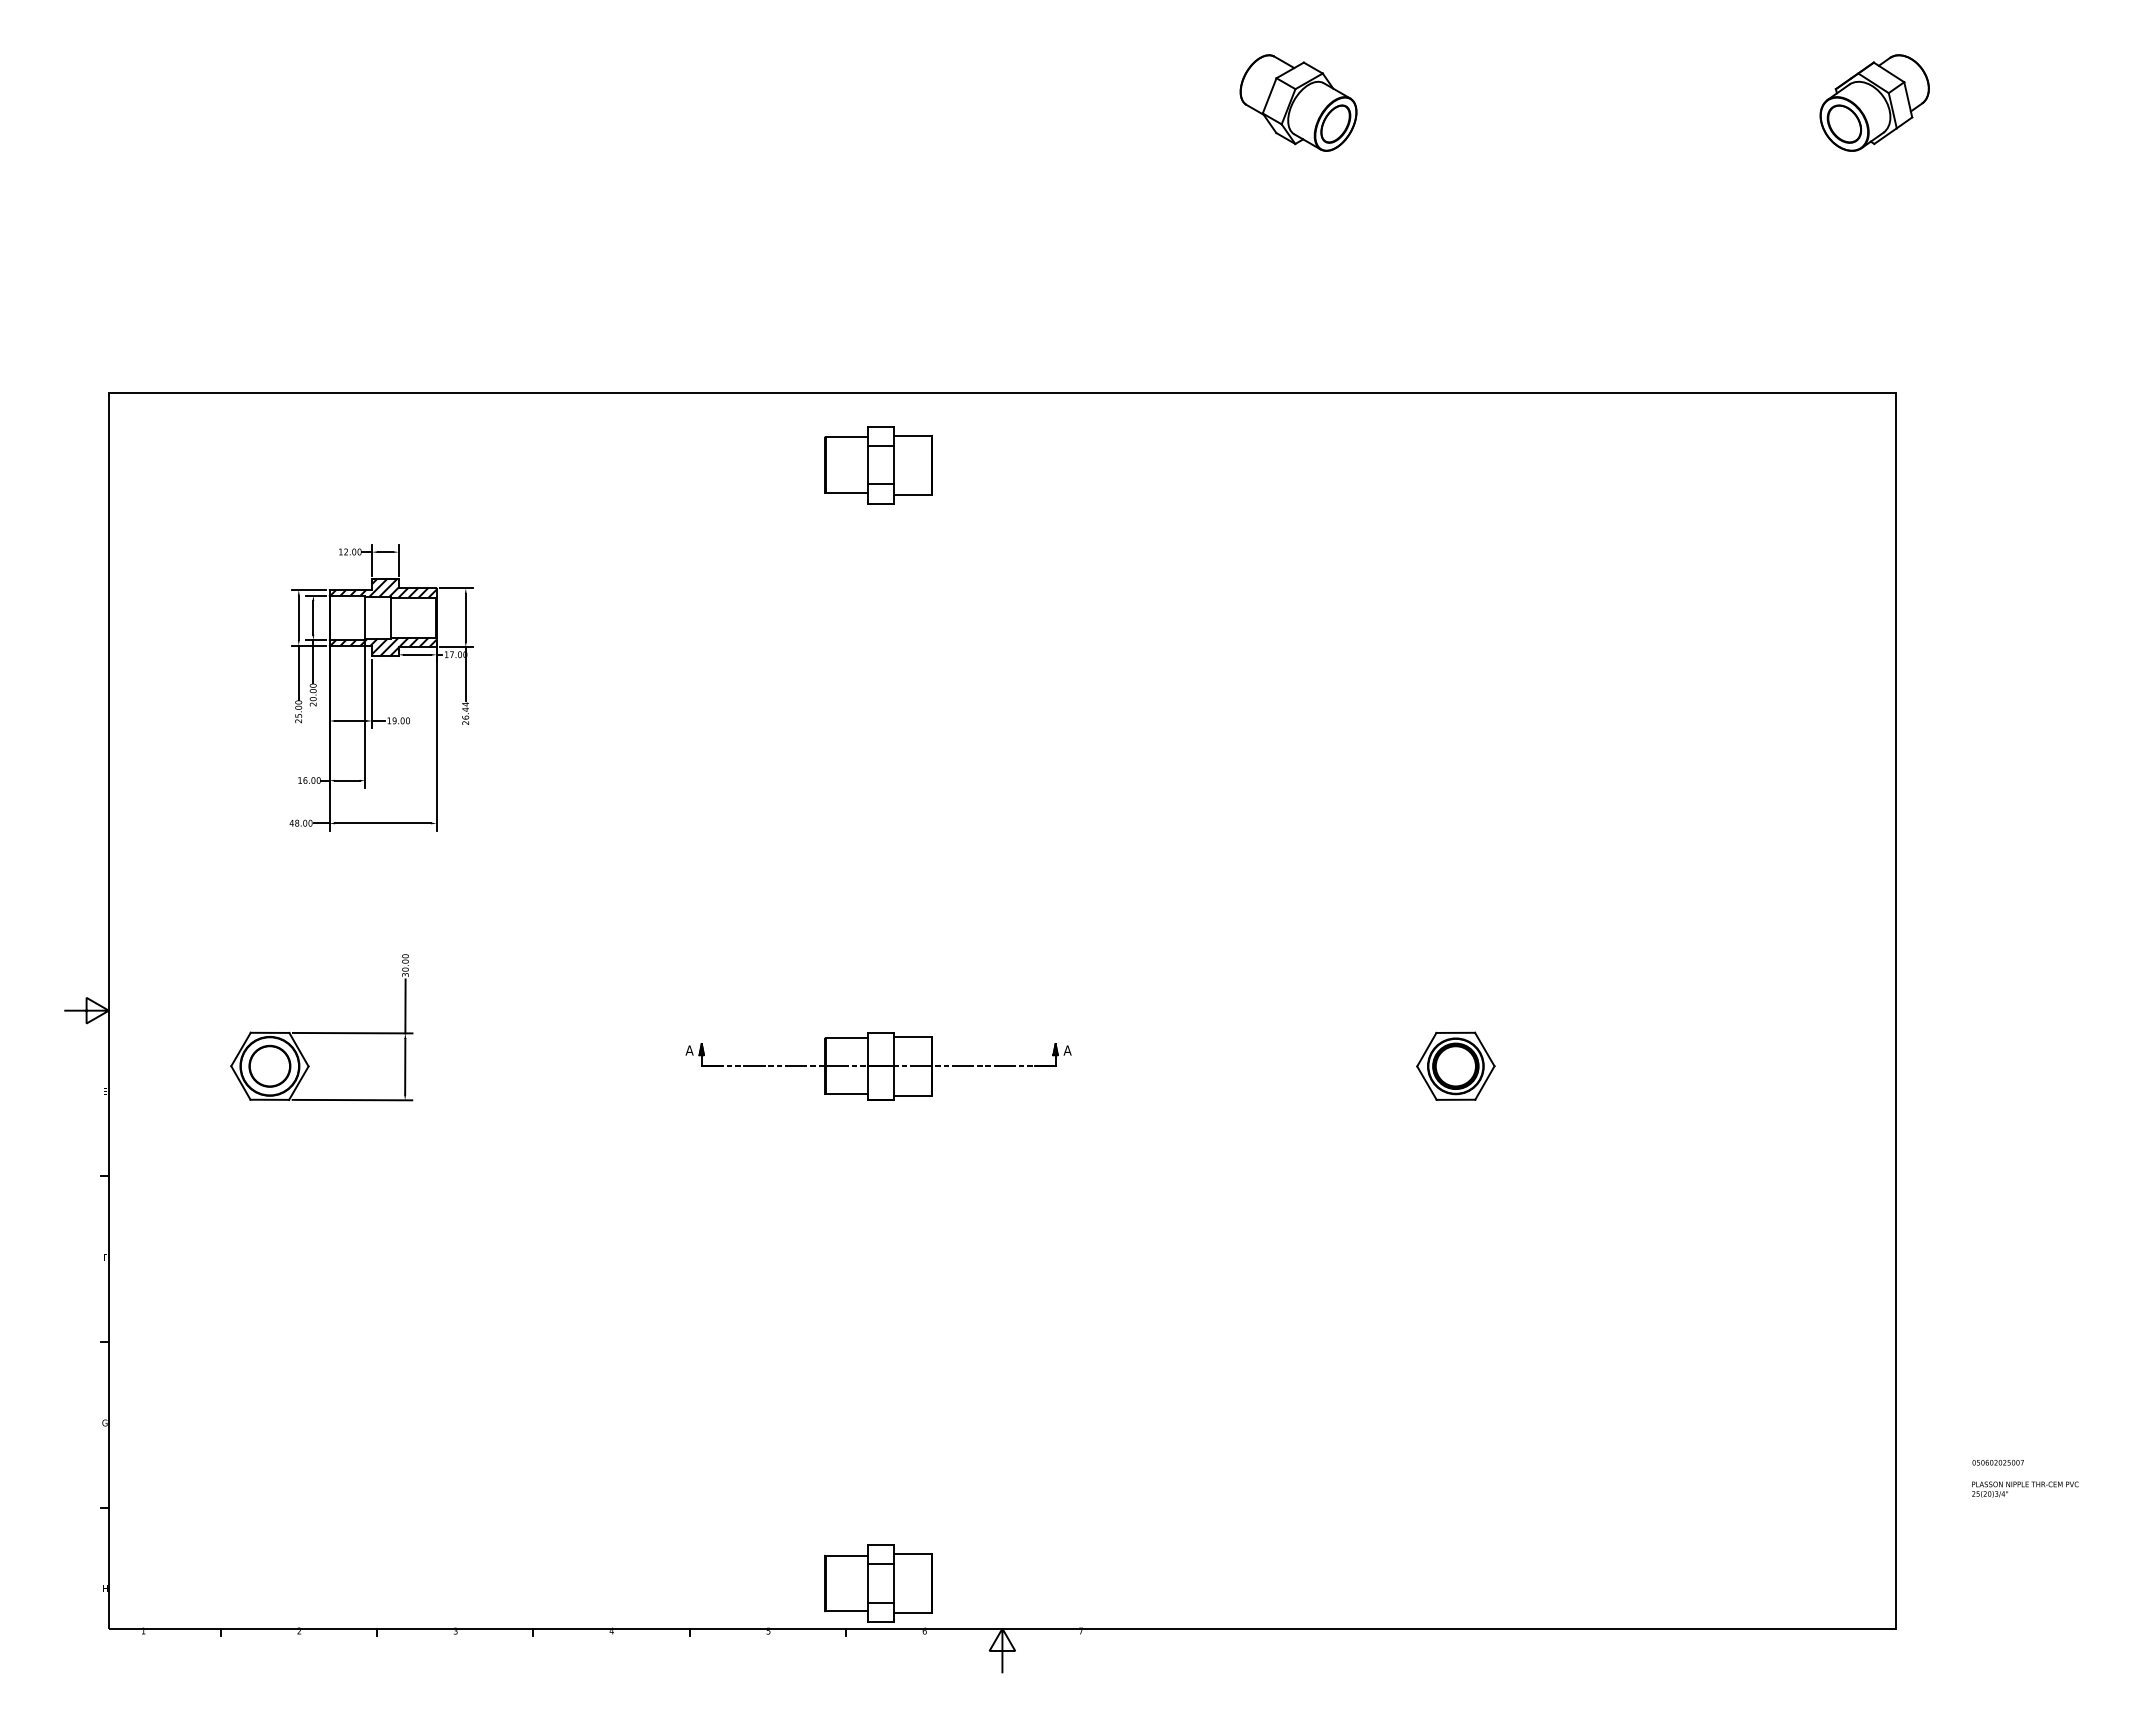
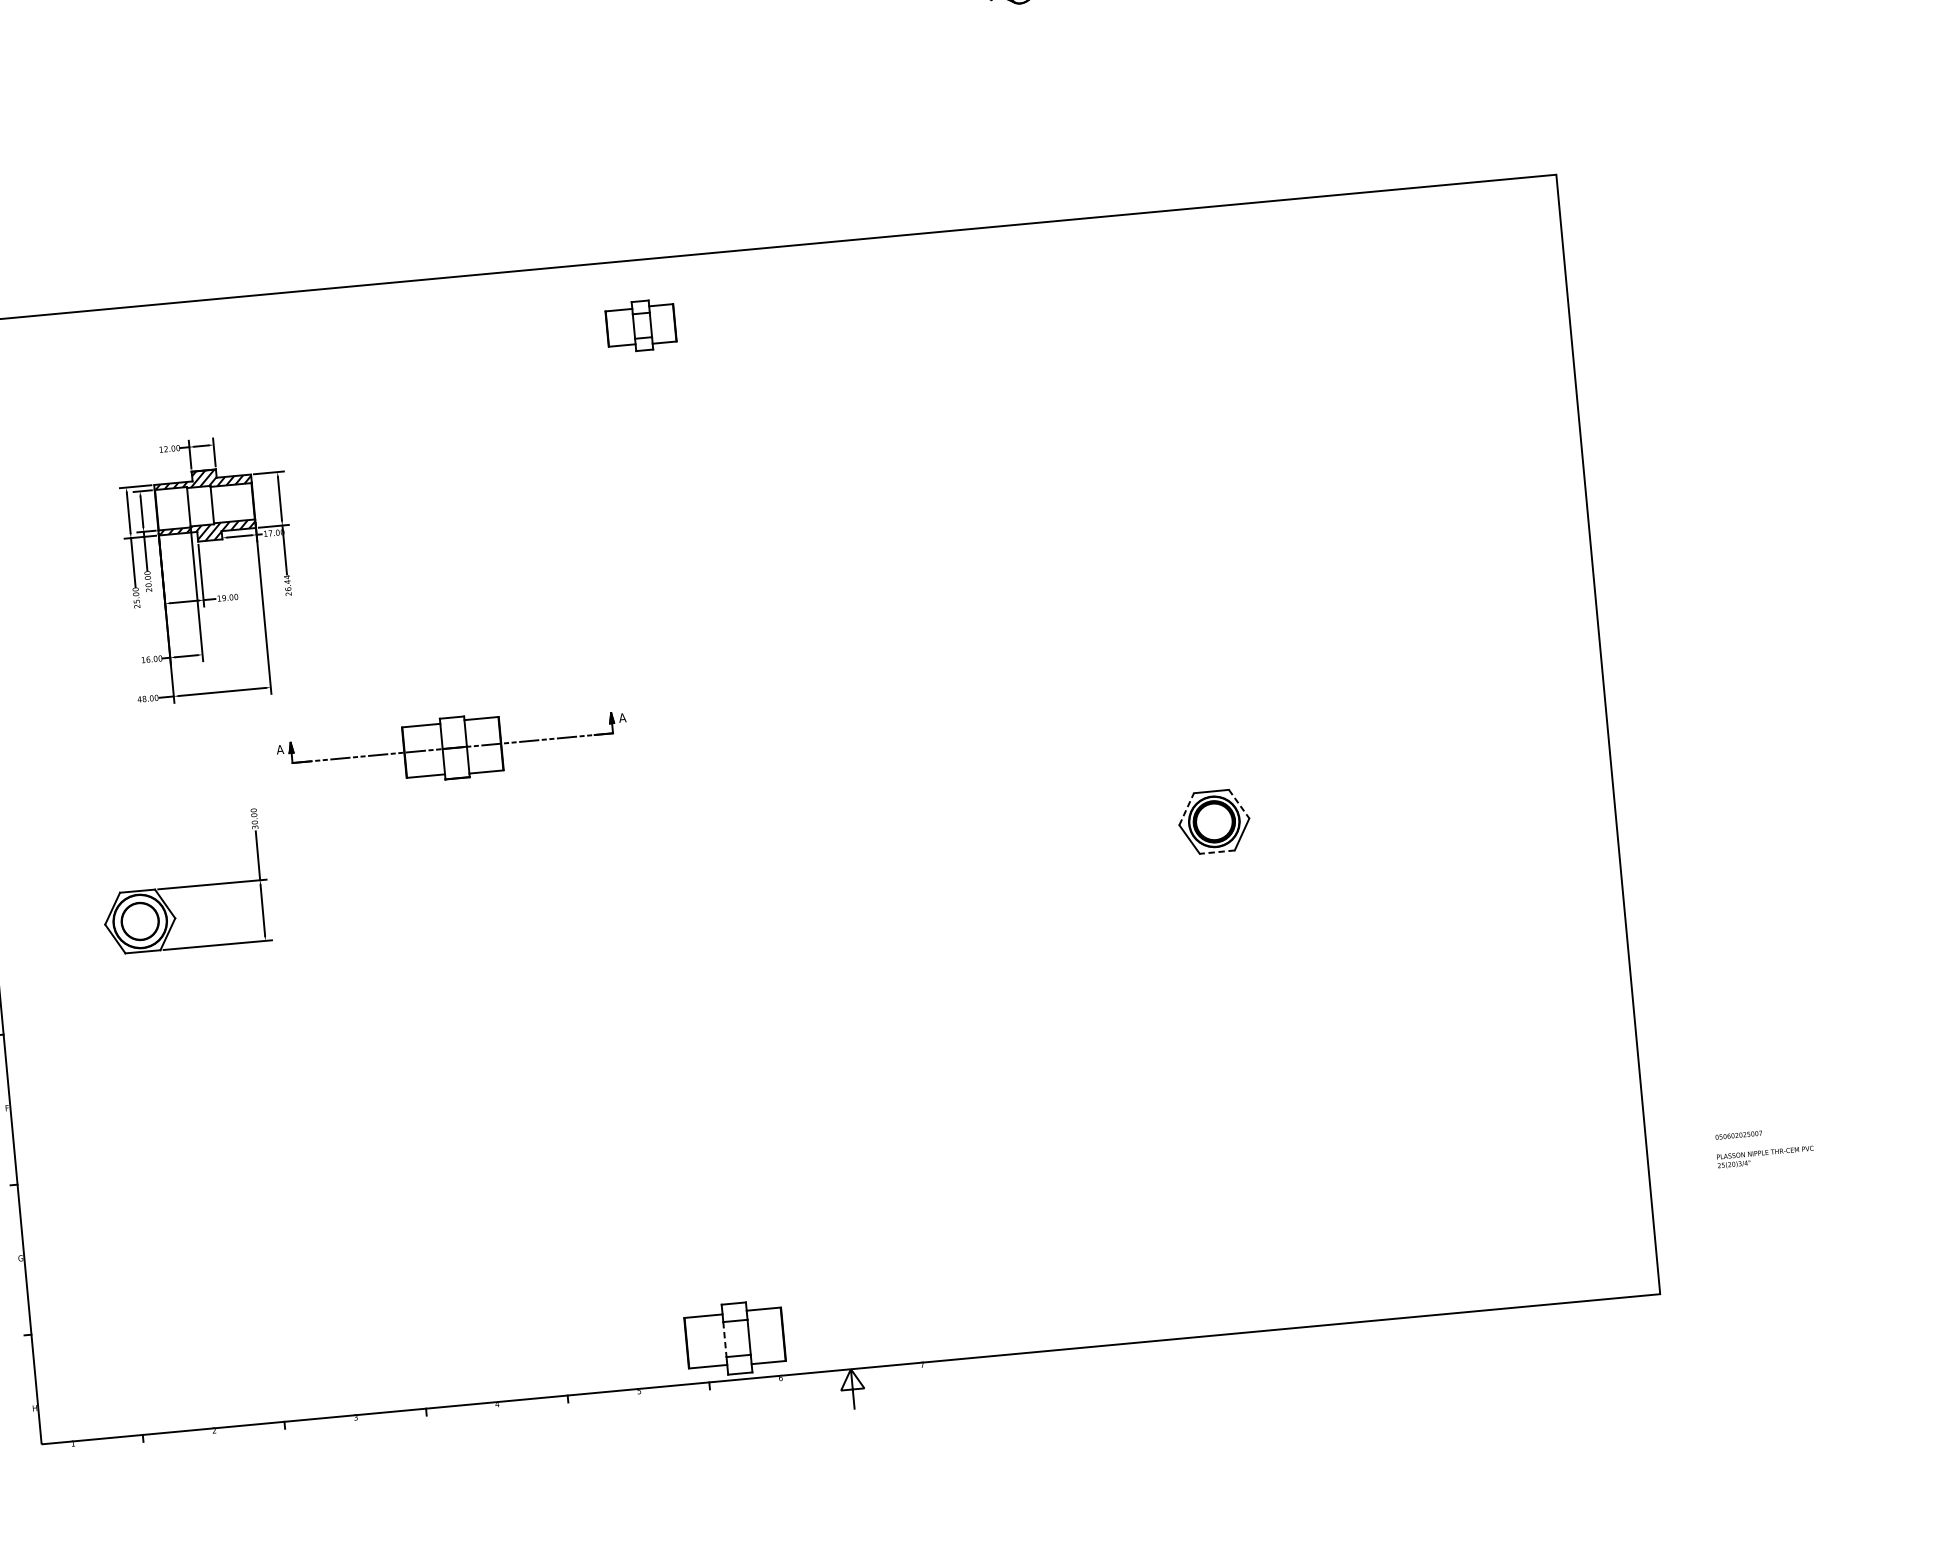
part: (878, 465) -> (640, 326), size x0.7
line: (1427, 1049) -> (1187, 808), solid -> dashed
line: (1485, 1049) -> (1239, 804), solid -> dashed
part: (878, 1066) -> (452, 748), moved
line: (1455, 1099) -> (1216, 851), solid -> dashed
line: (867, 1583) -> (724, 1339), solid -> dashed

